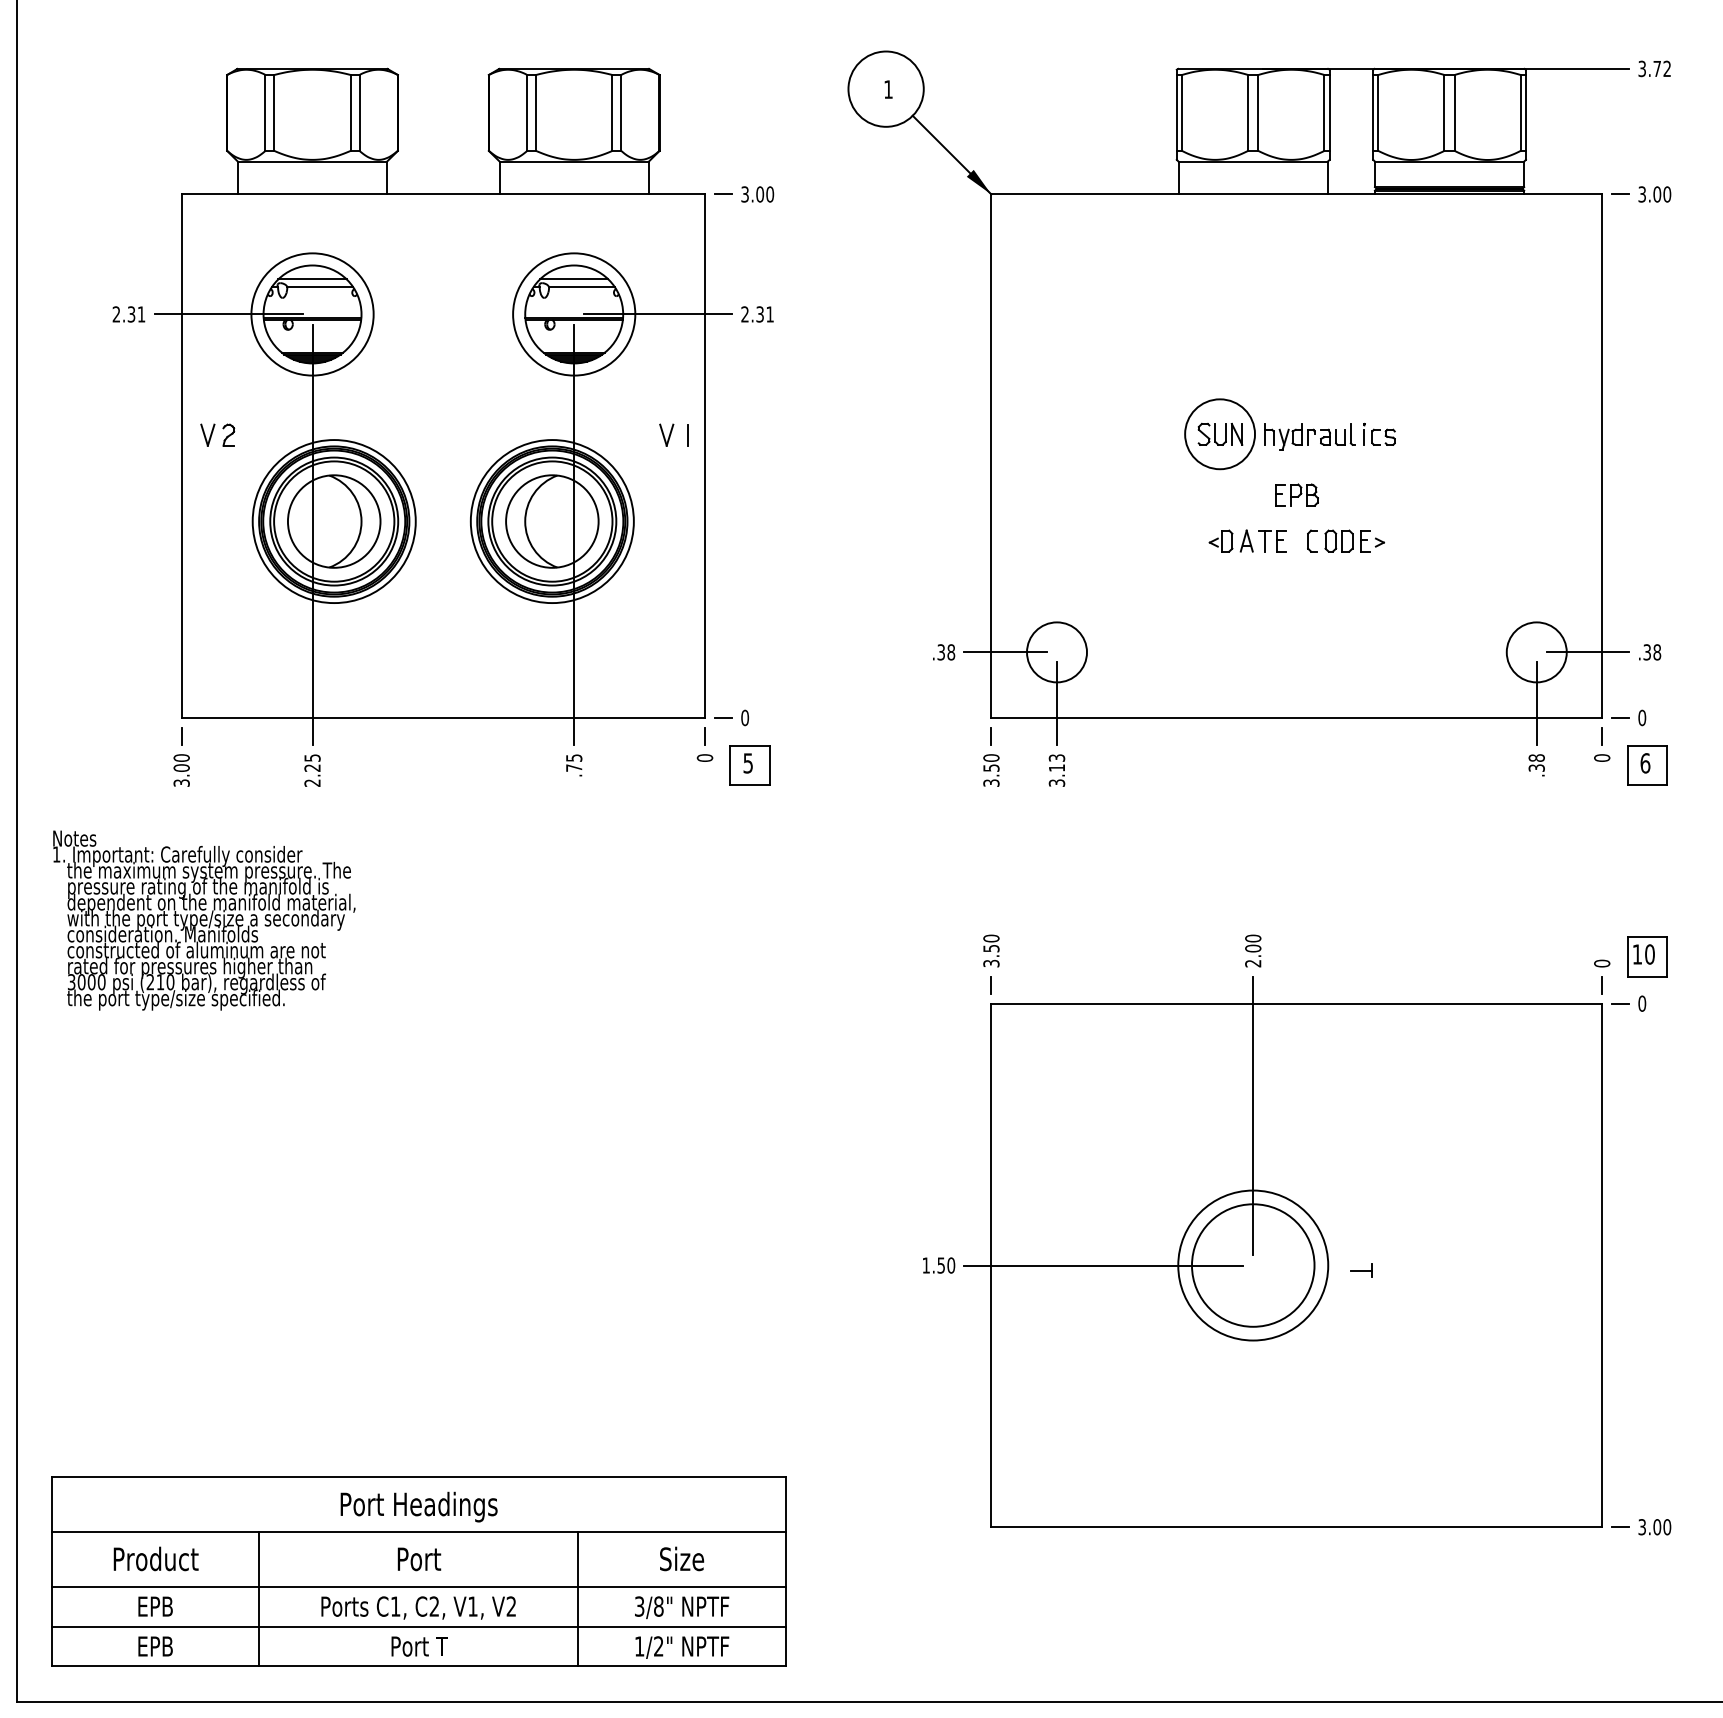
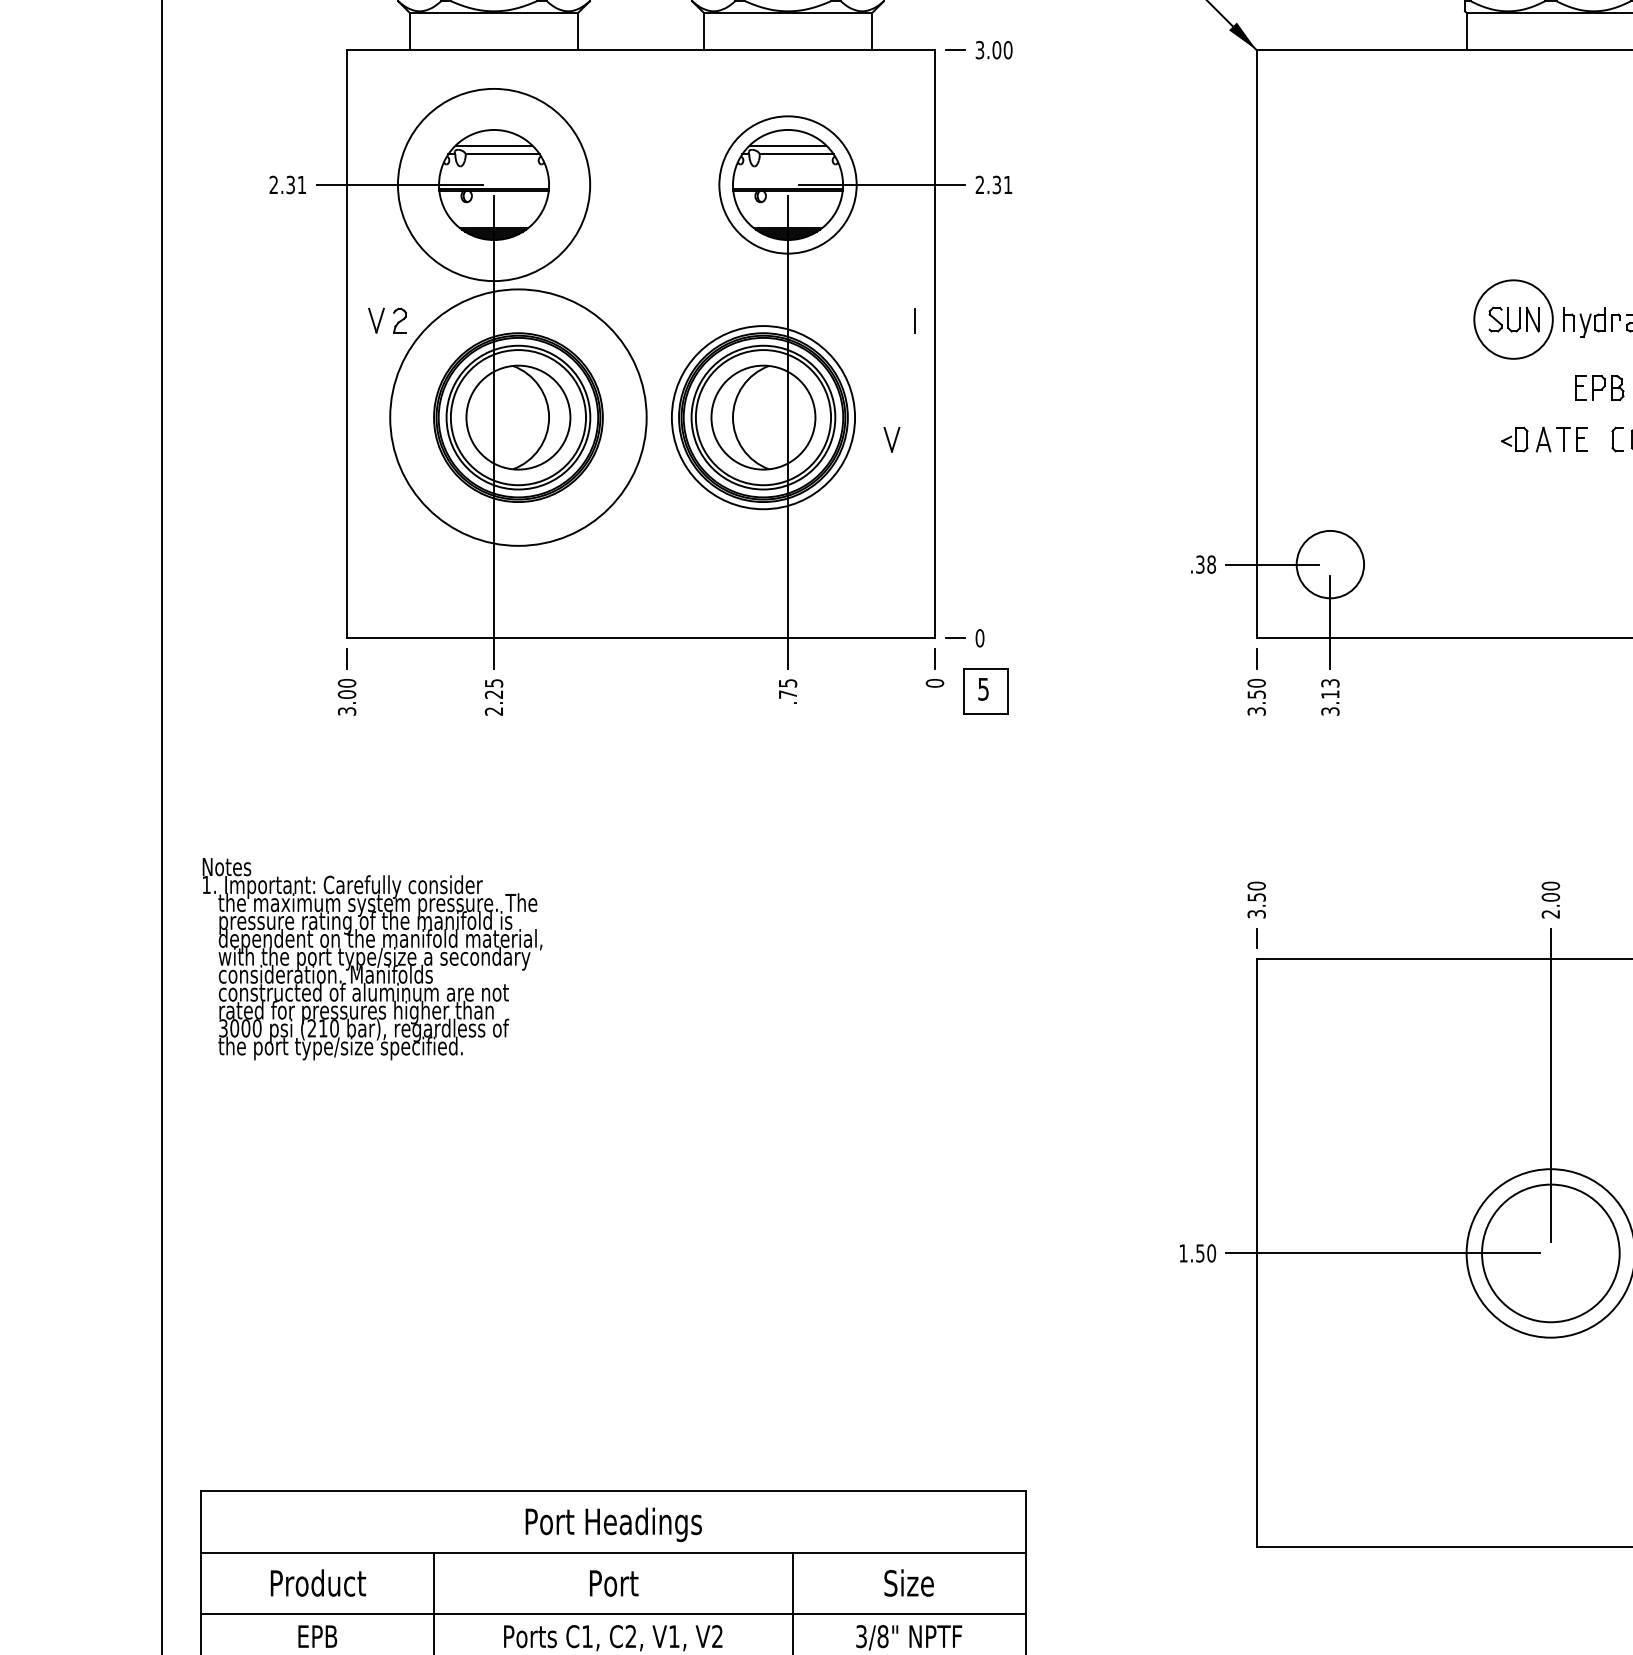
circle: (312, 314) -> (494, 185), size x1.4
part: (666, 434) -> (891, 438), moved
circle: (333, 521) -> (517, 417), size x1.4
text: (204, 920) -> (372, 959), moved

